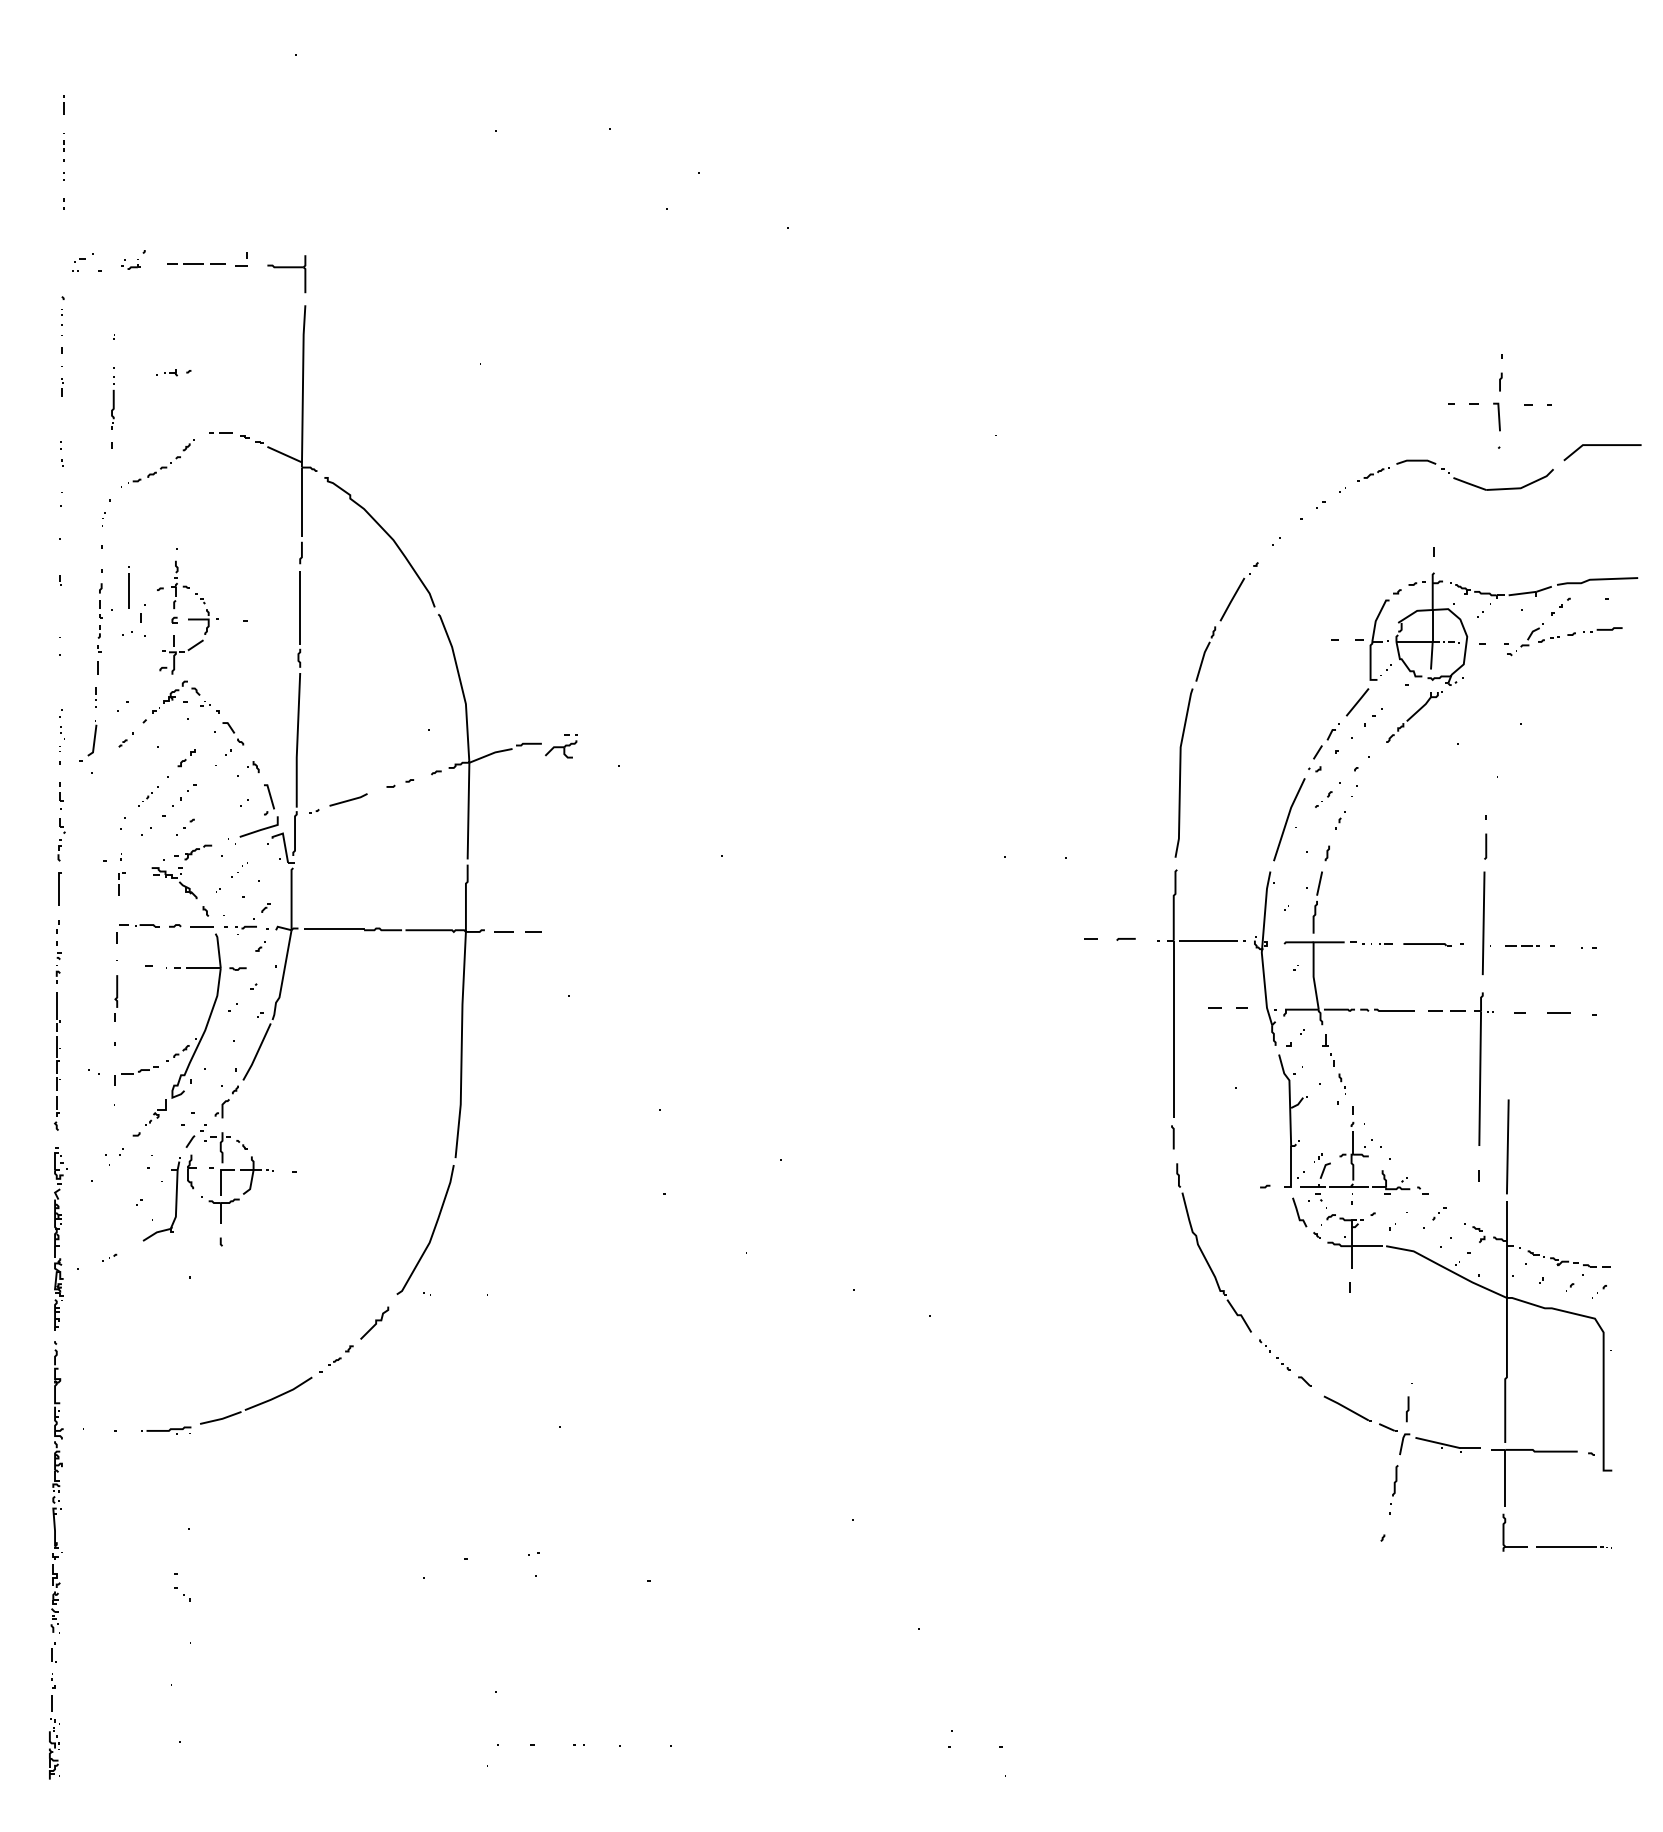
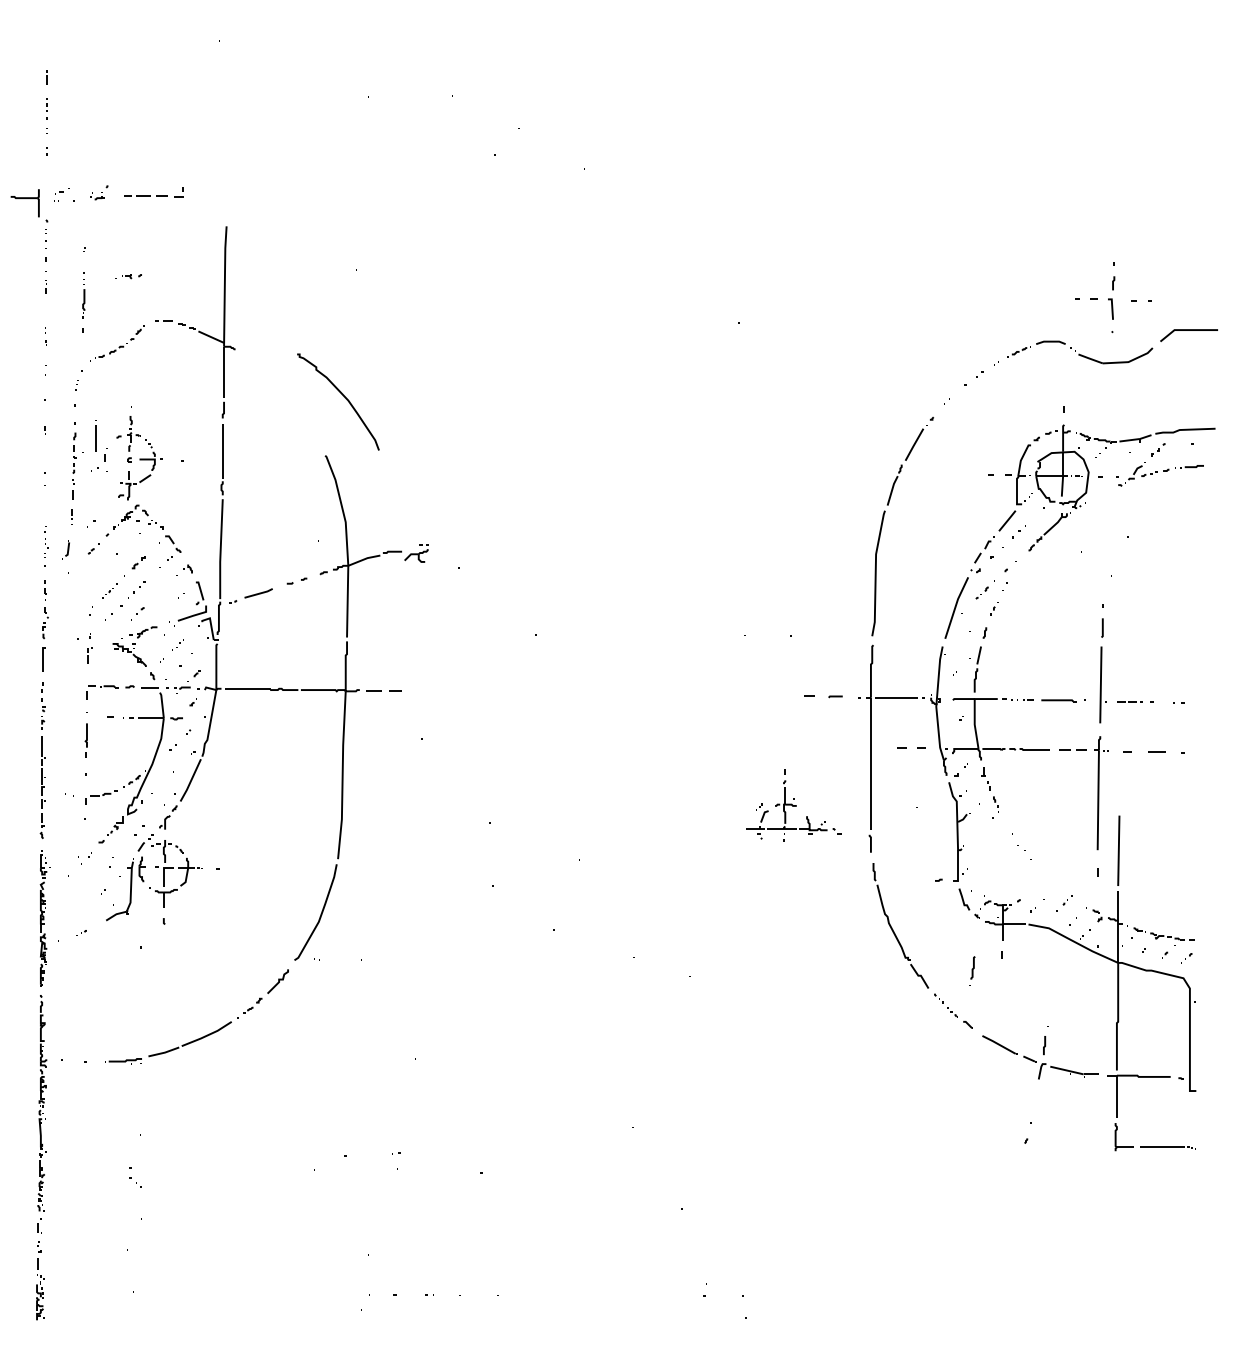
part: (286, 274) -> (24, 203), moved
curve: (386, 534) -> (343, 396), moved
part: (88, 740) -> (65, 549), size x0.6
part: (1364, 1155) -> (793, 805), moved
part: (1394, 1484) -> (972, 970), moved

